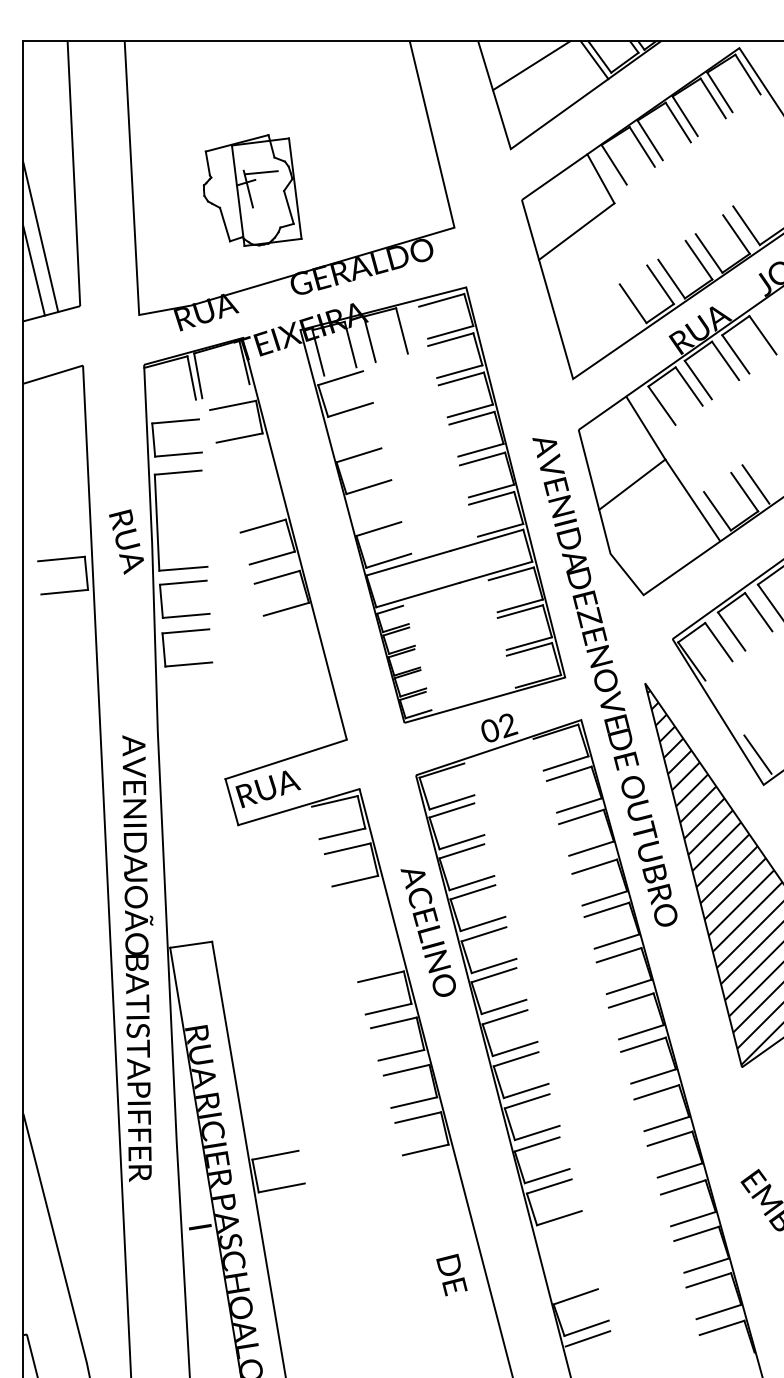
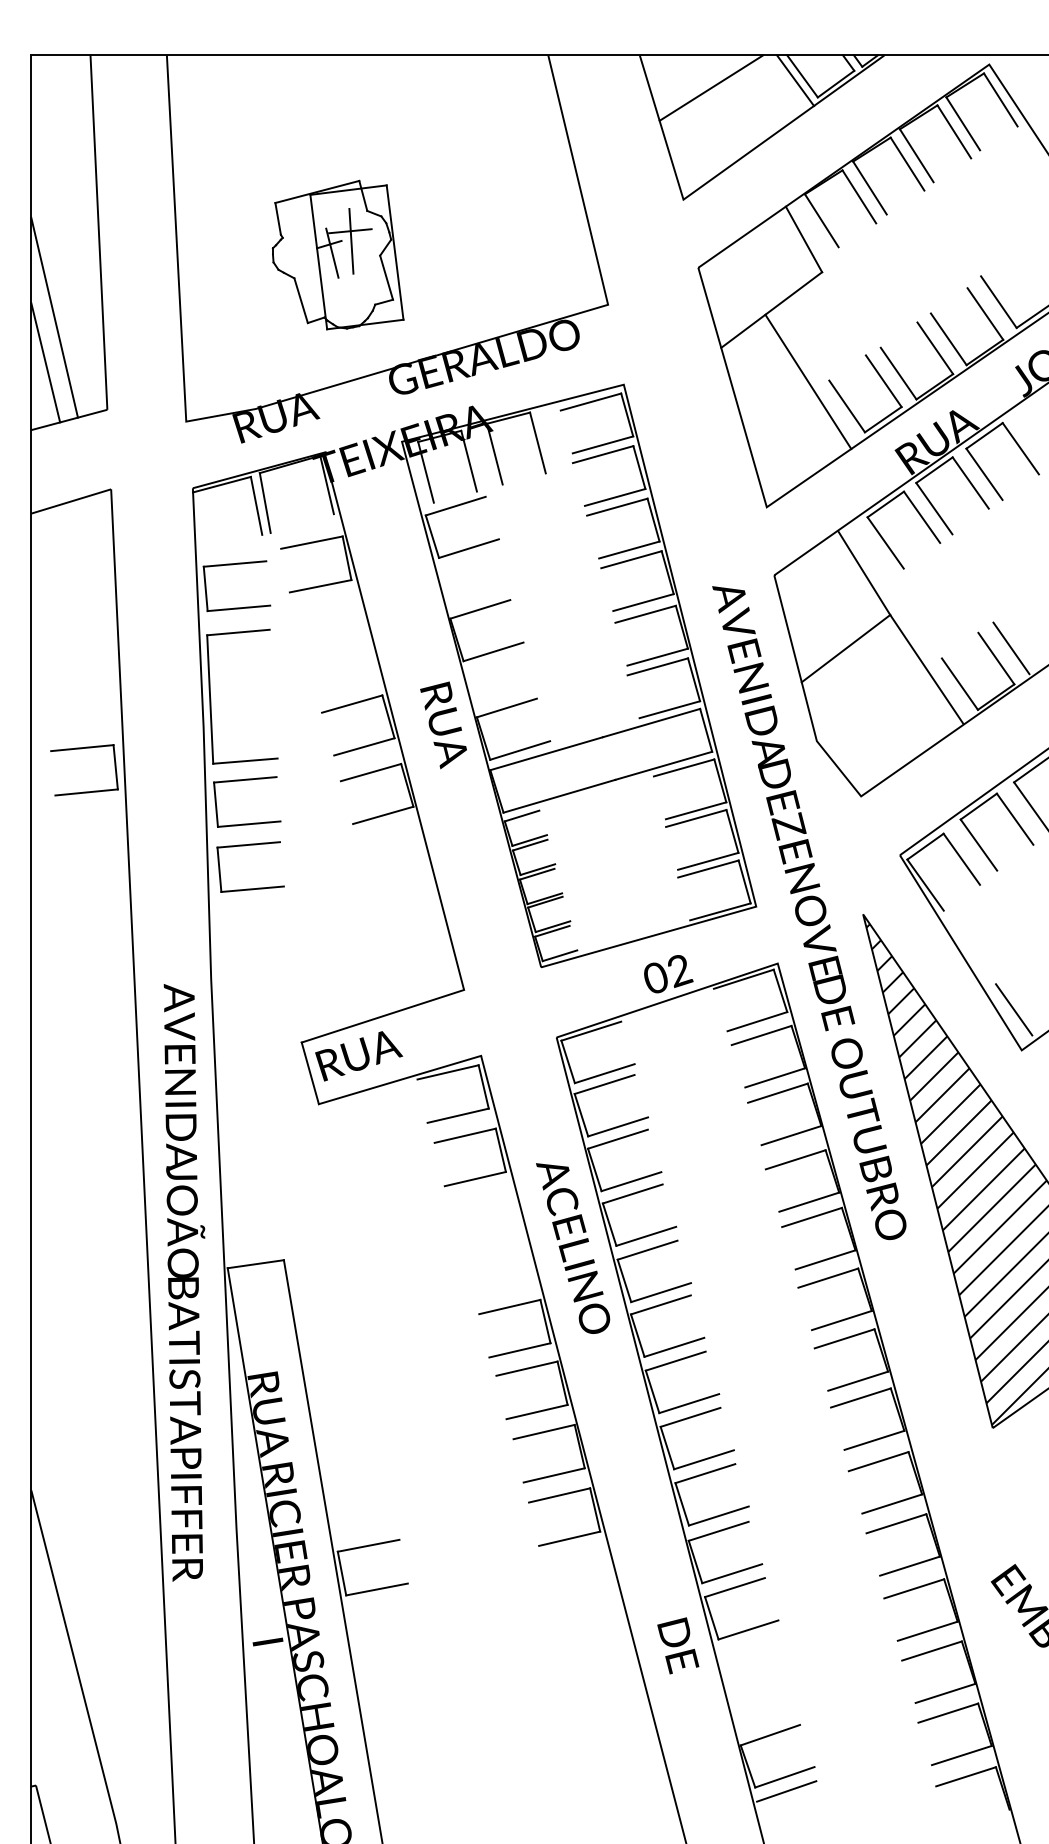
line: (262, 180) -> (351, 241), added
line: (604, 285) -> (808, 382), added
text: (126, 541) -> (443, 724), moved
text: (451, 1274) -> (677, 1645), moved

